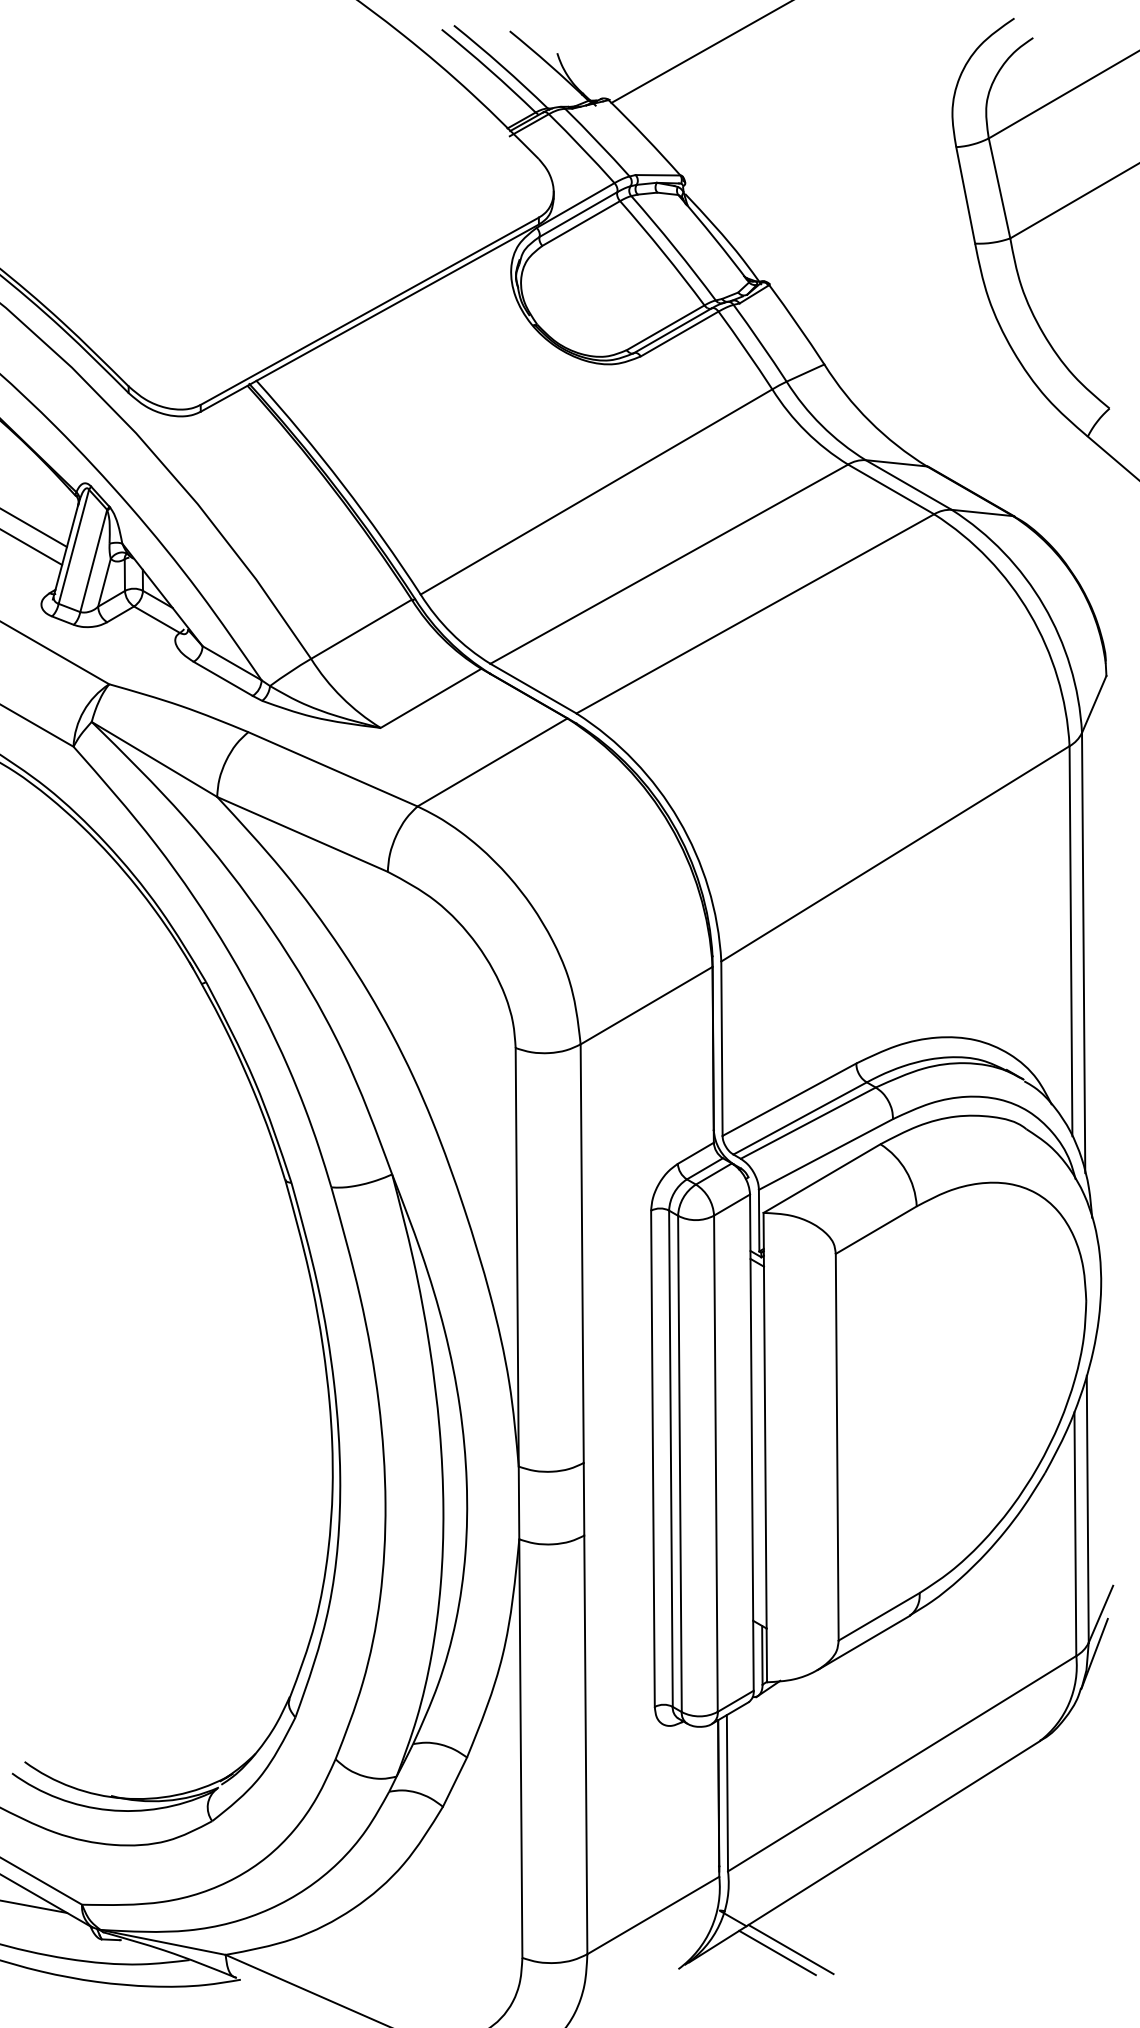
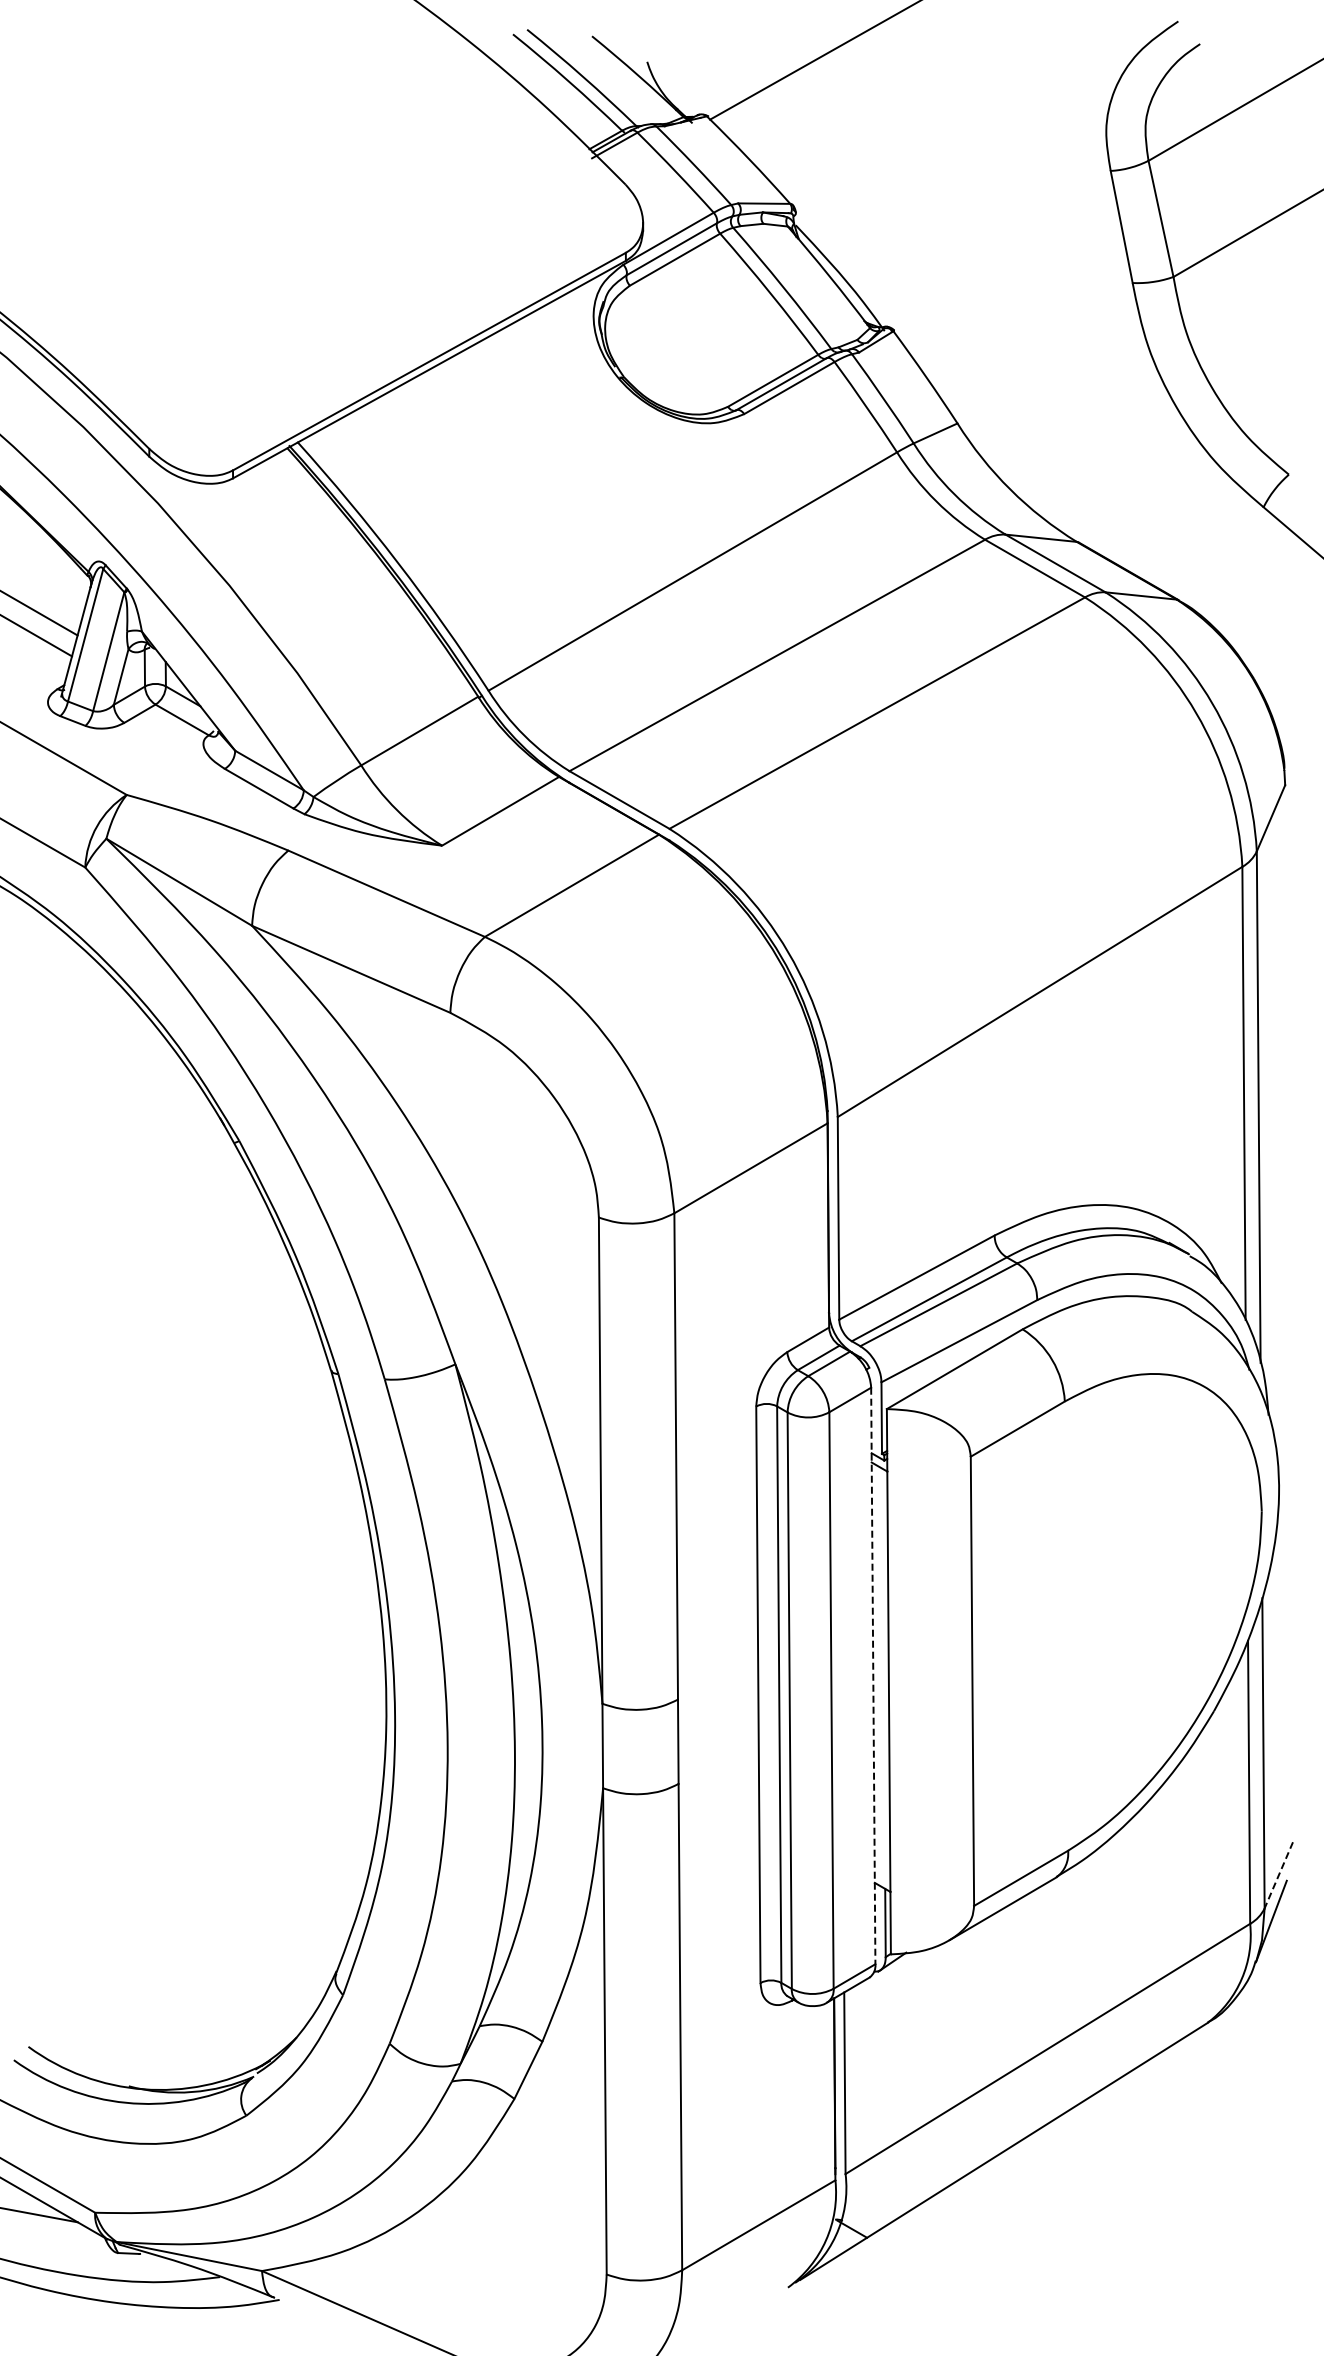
line: (752, 1443) -> (873, 1676), solid -> dashed
line: (1100, 1614) -> (1278, 1875), solid -> dashed
line: (790, 1949) -> (918, 2264), removed
line: (777, 1952) -> (902, 2268), removed

